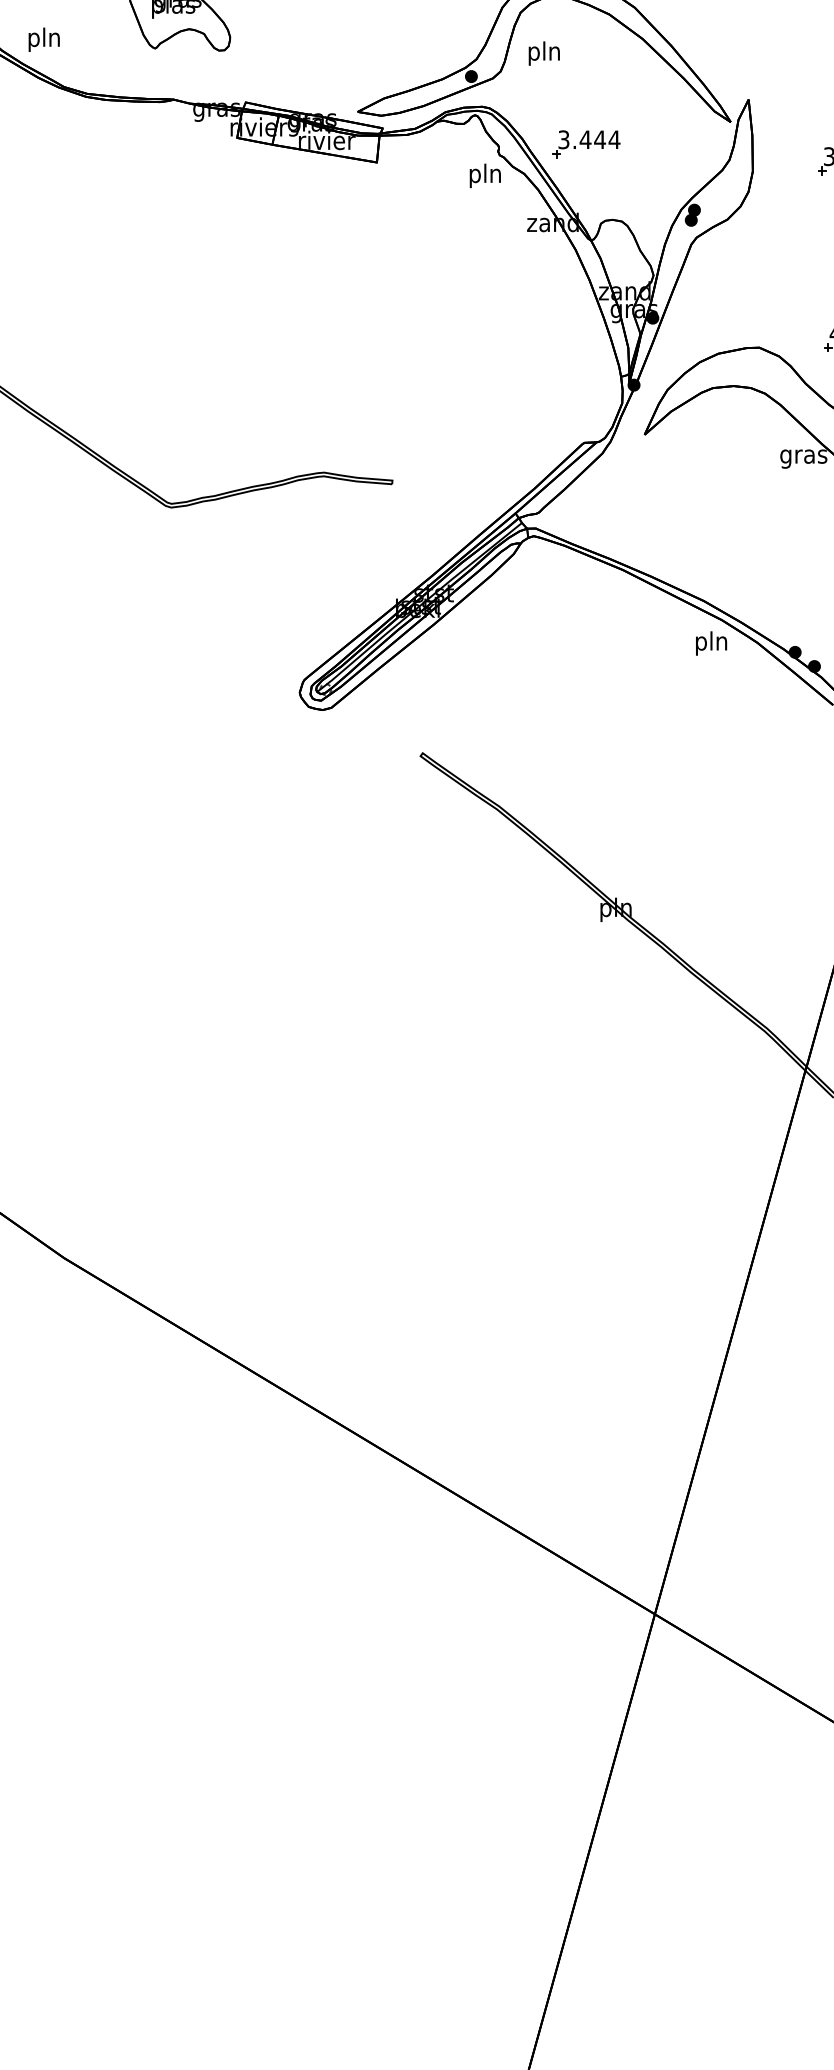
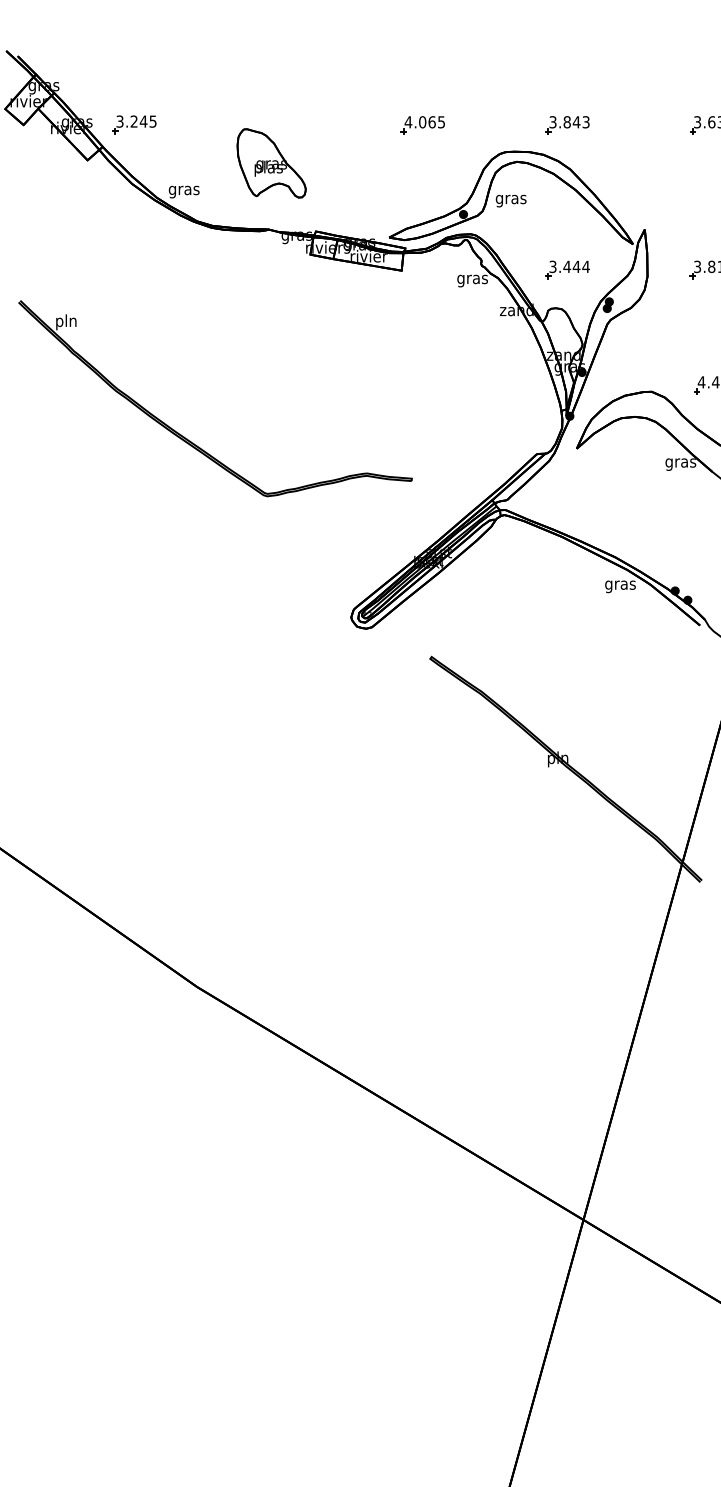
text: (43, 39) -> (183, 190), pln -> gras
text: (543, 53) -> (510, 199), pln -> gras
part: (586, 143) -> (567, 269), moved
text: (485, 175) -> (472, 279), pln -> gras
text: (711, 643) -> (620, 585), pln -> gras

